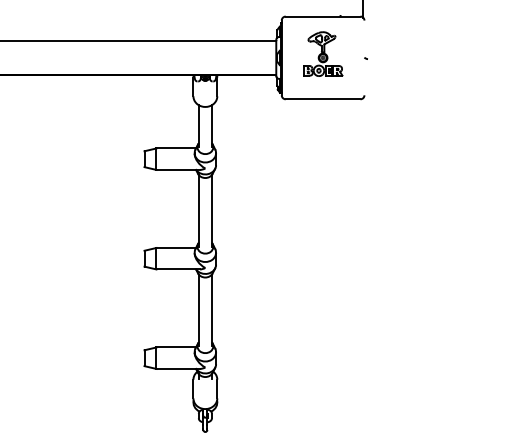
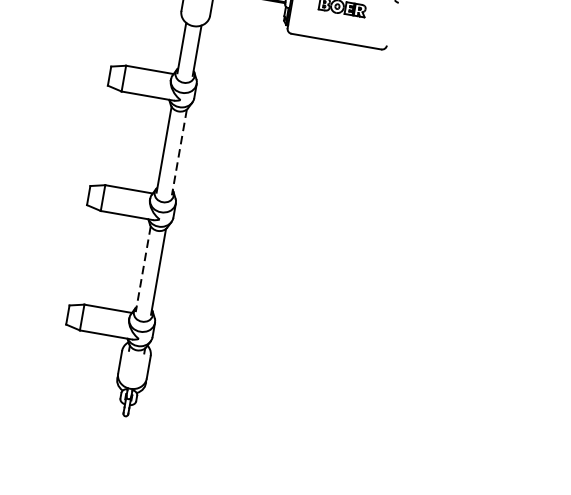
line: (211, 211) -> (178, 152), solid -> dashed
line: (199, 310) -> (143, 269), solid -> dashed

